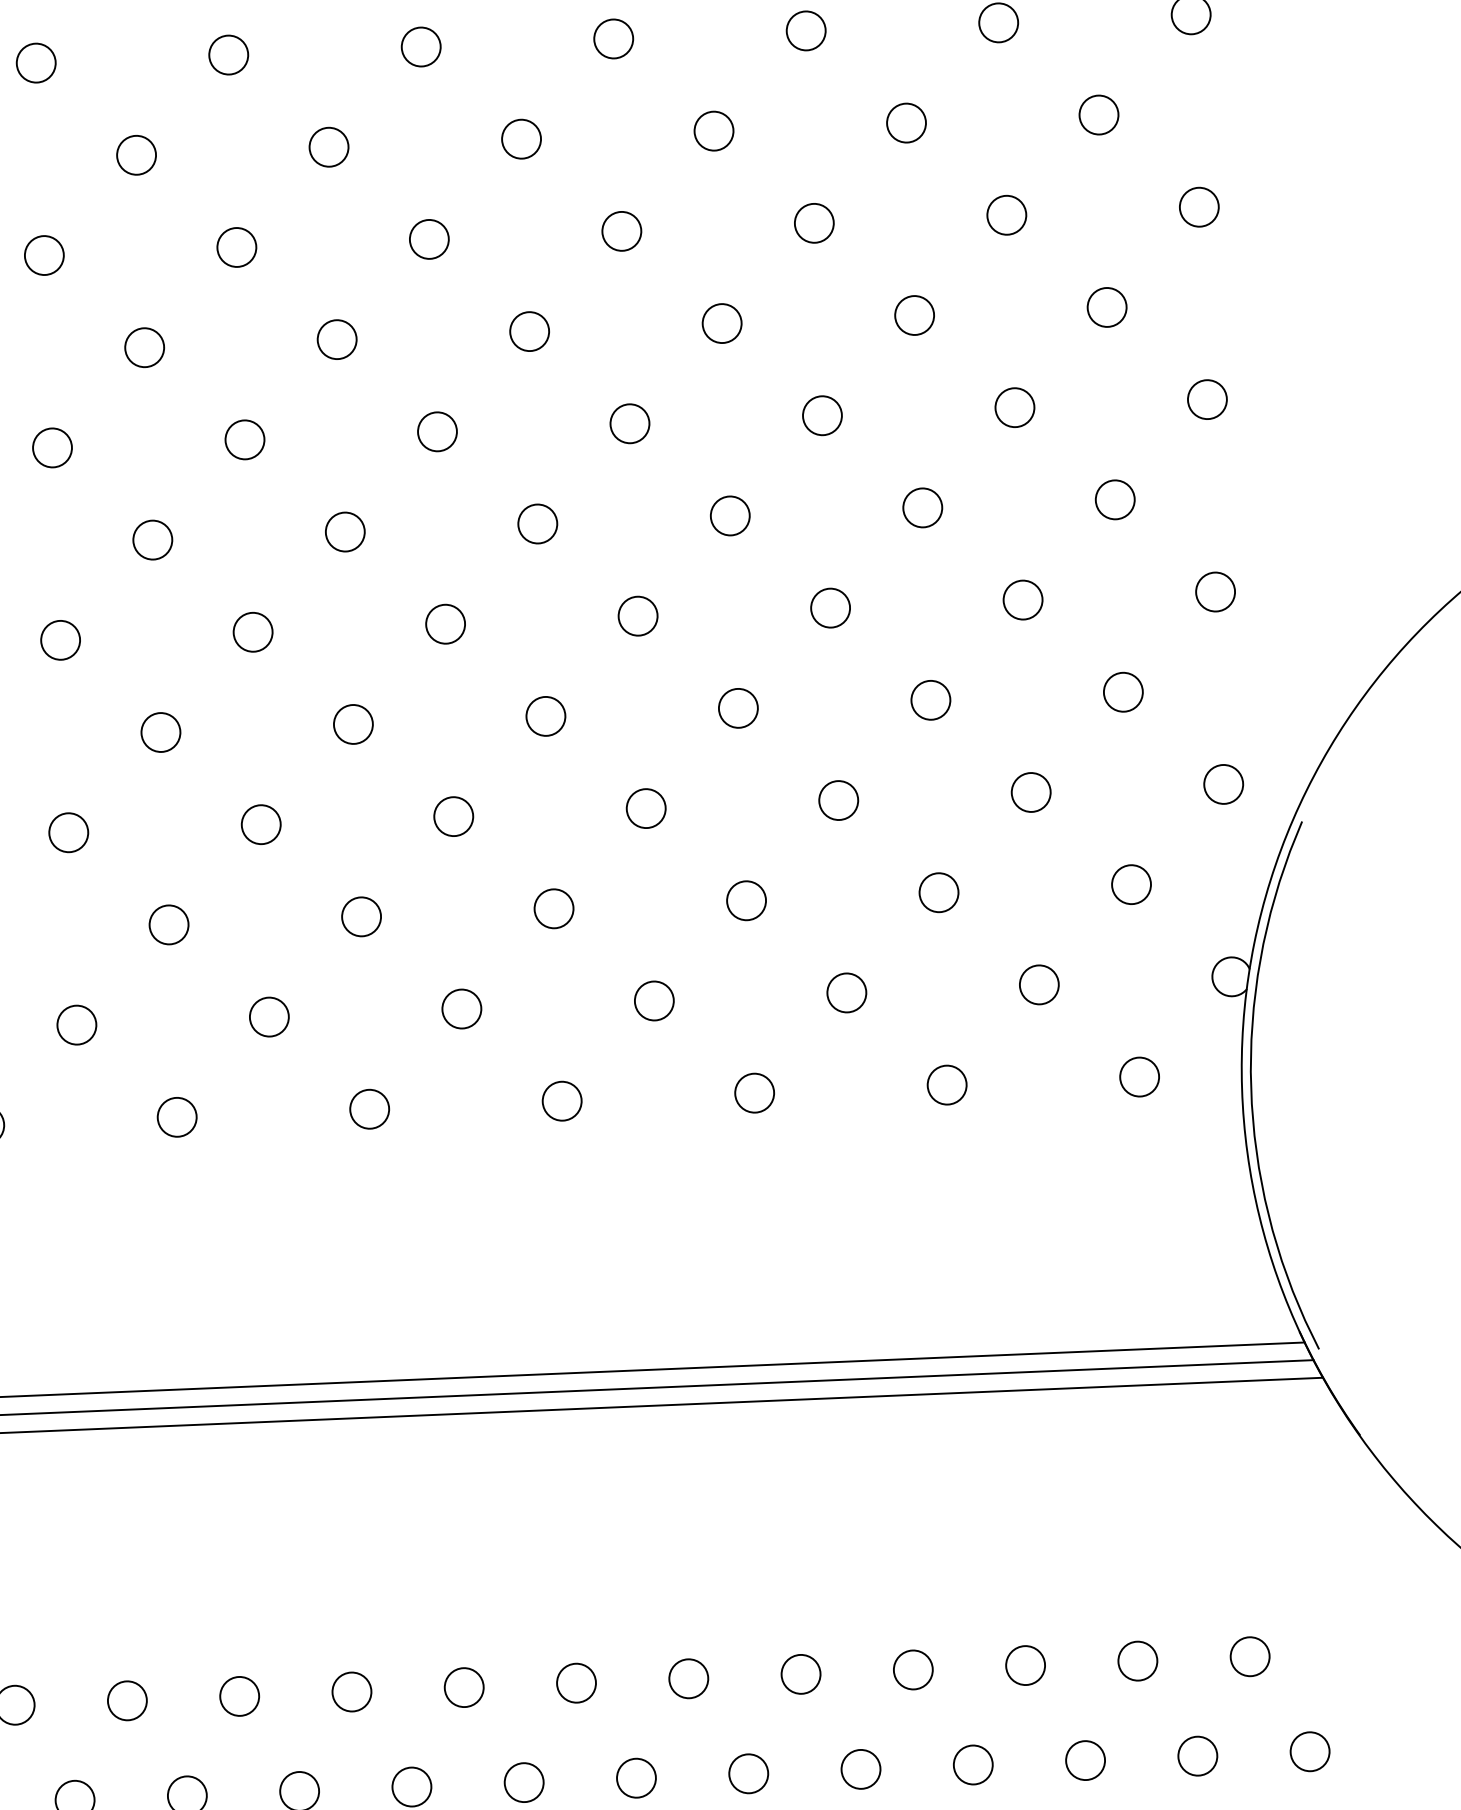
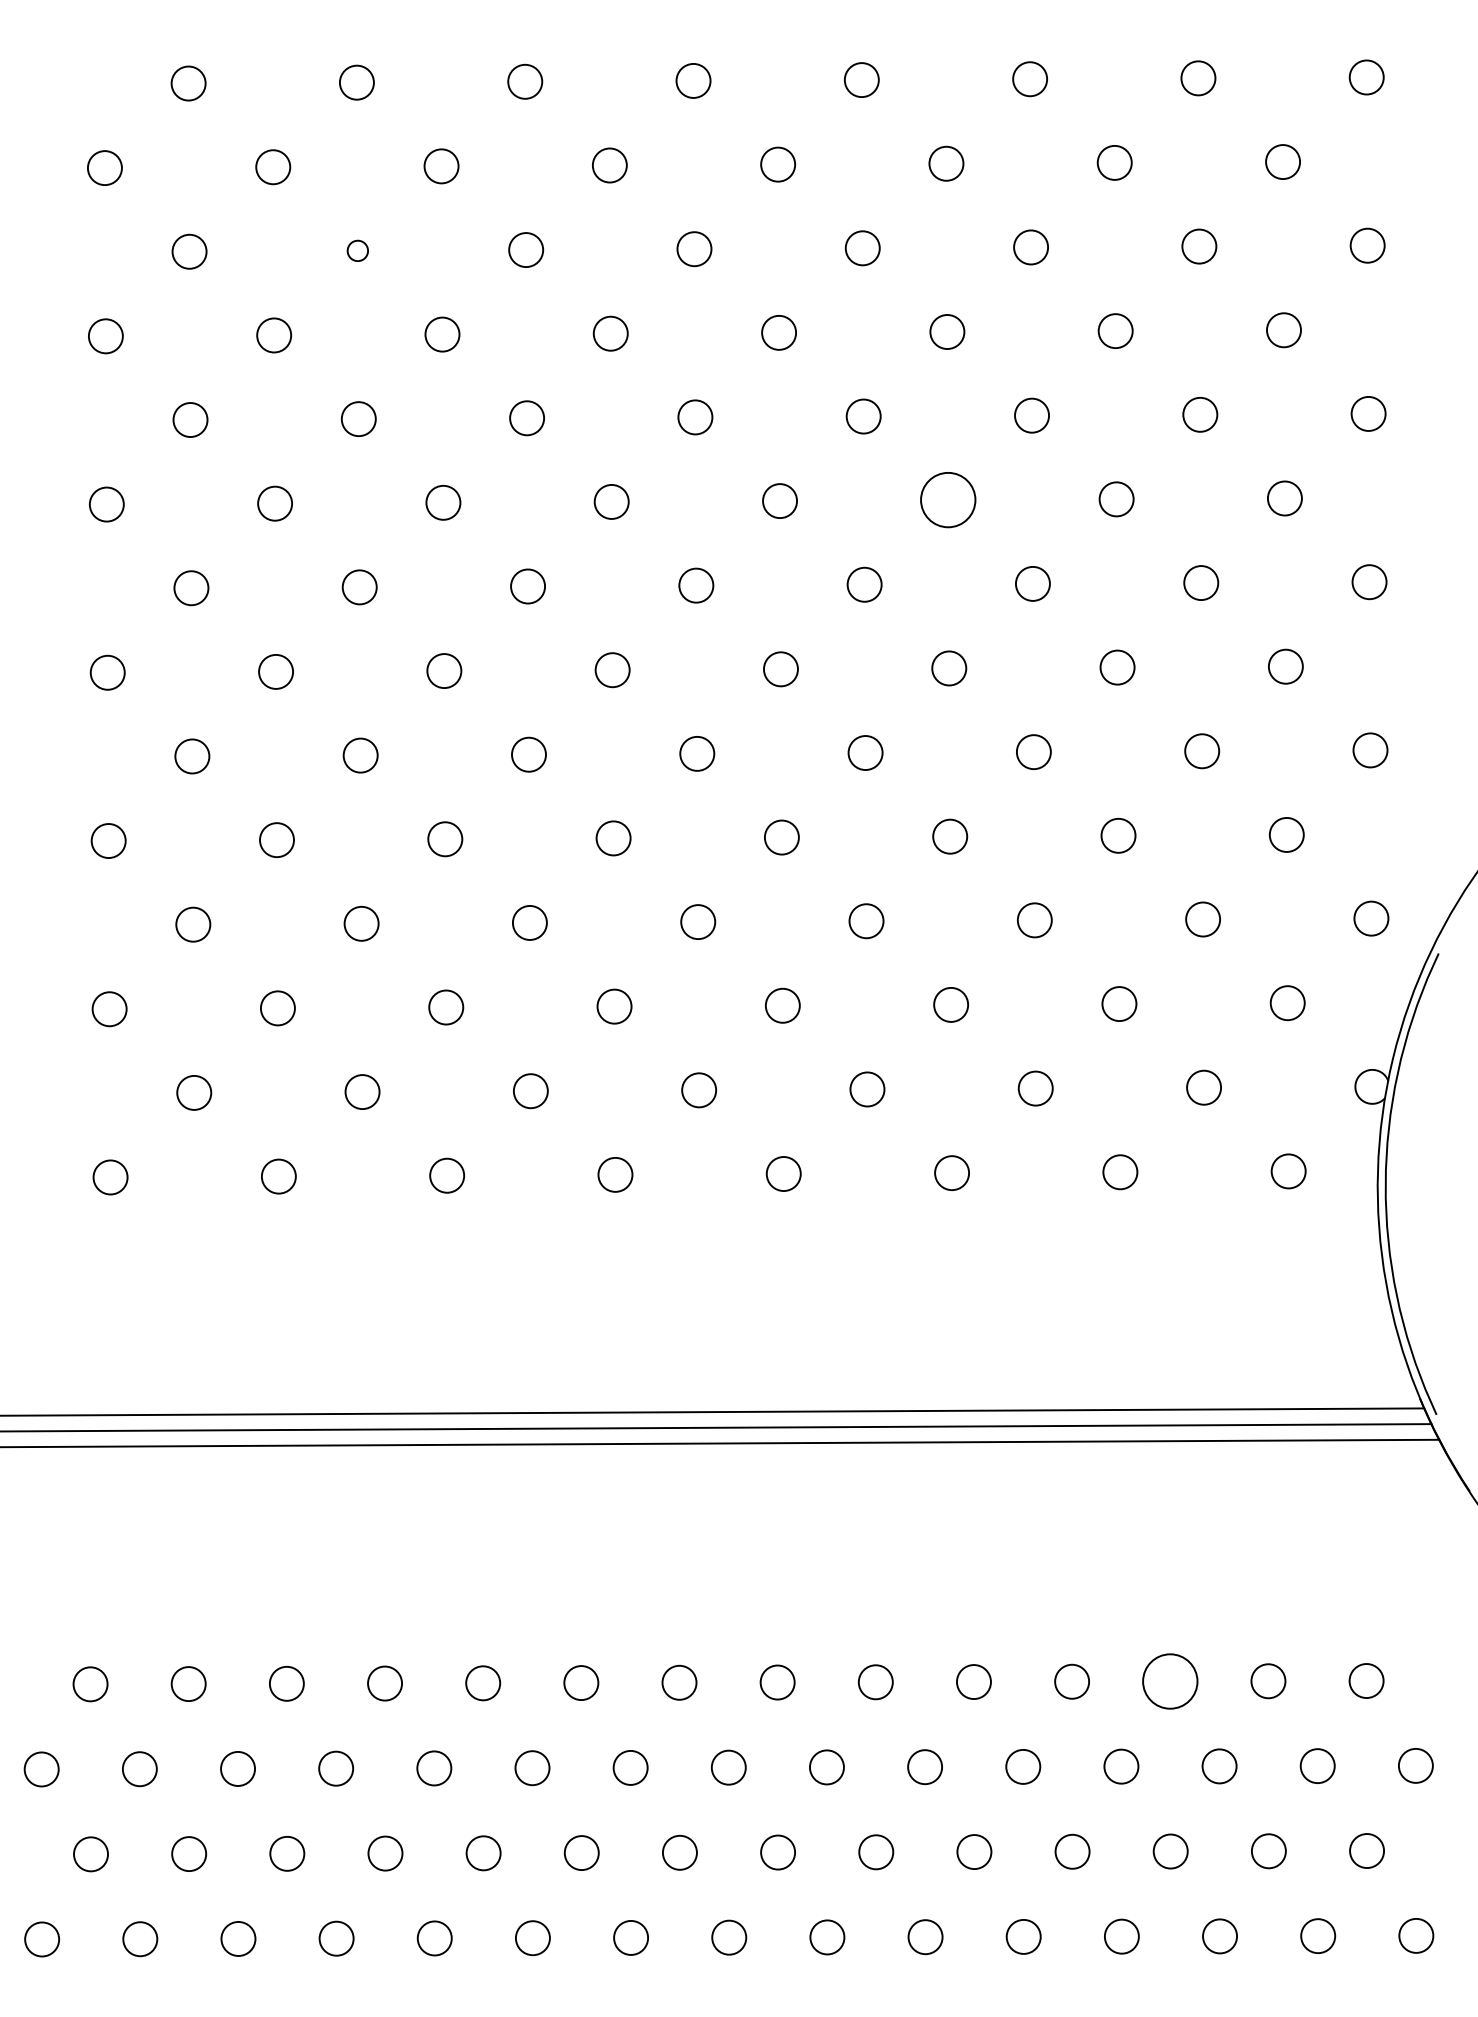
circle: (35, 62) -> (357, 250), size x0.6
circle: (722, 323) -> (948, 500), size x1.6
circle: (1025, 1665) -> (1170, 1681), size x1.6

